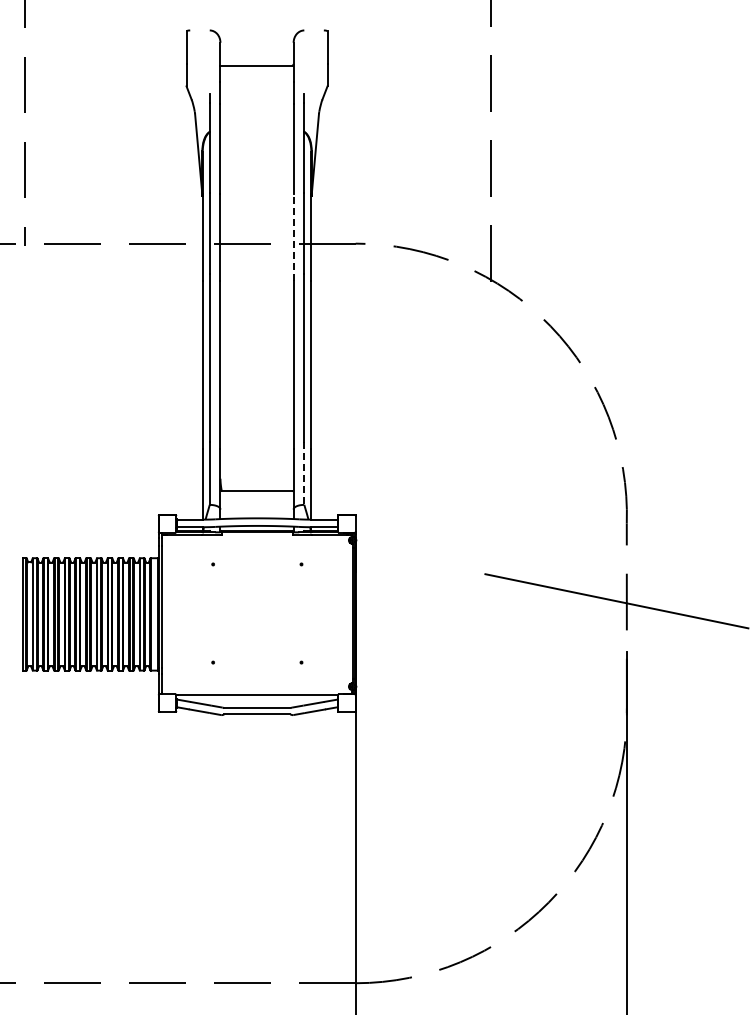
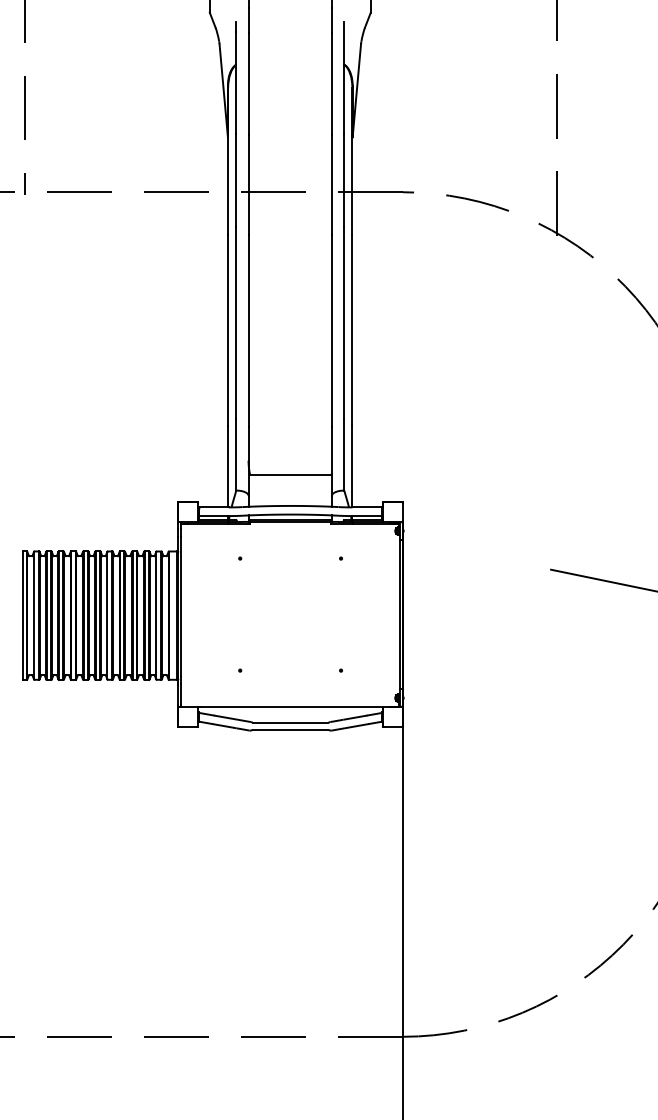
line: (293, 237) -> (331, 185), dashed -> solid
line: (304, 474) -> (344, 455), dashed -> solid

